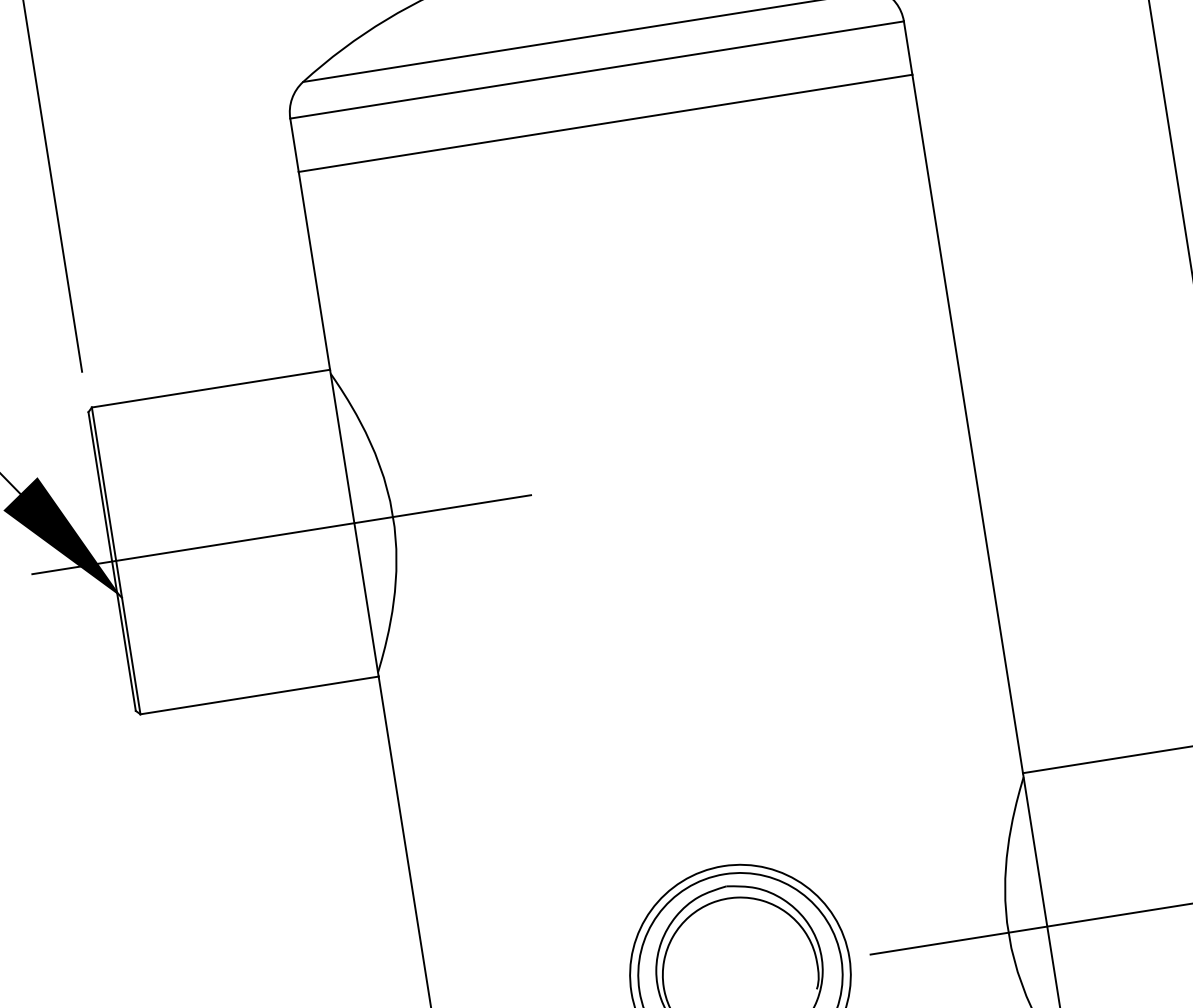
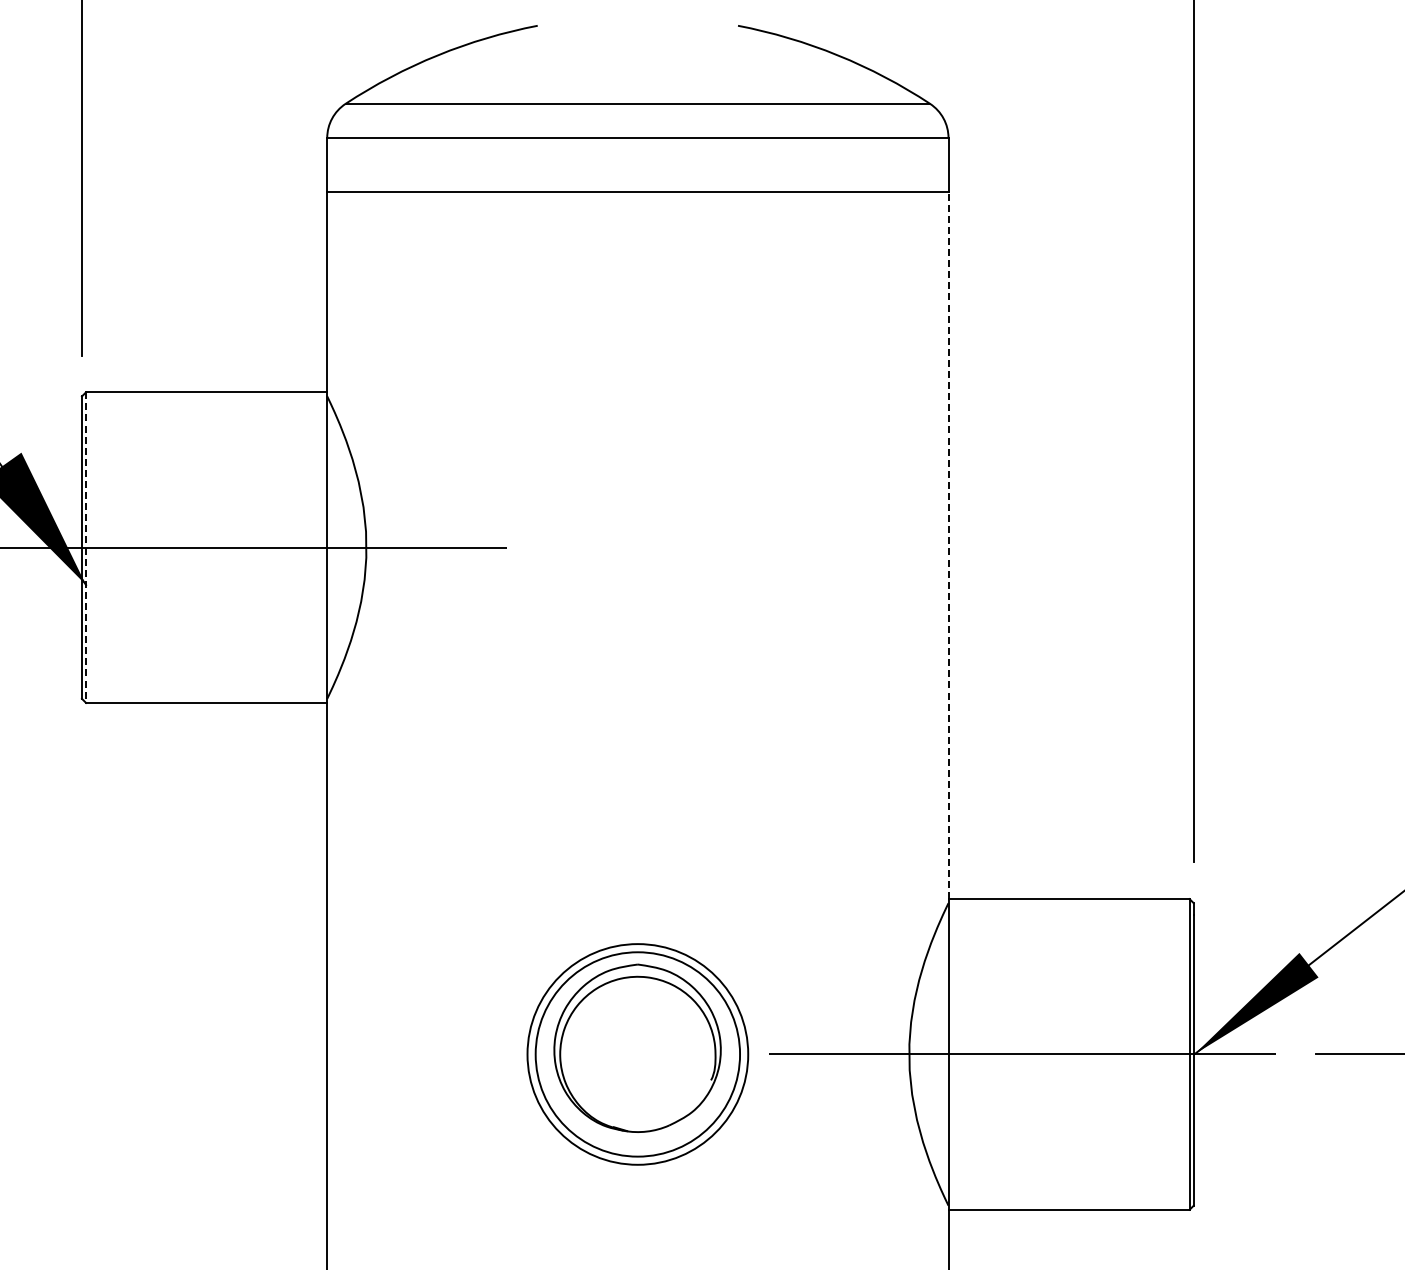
line: (967, 423) -> (948, 545), solid -> dashed
line: (116, 561) -> (86, 548), solid -> dashed

